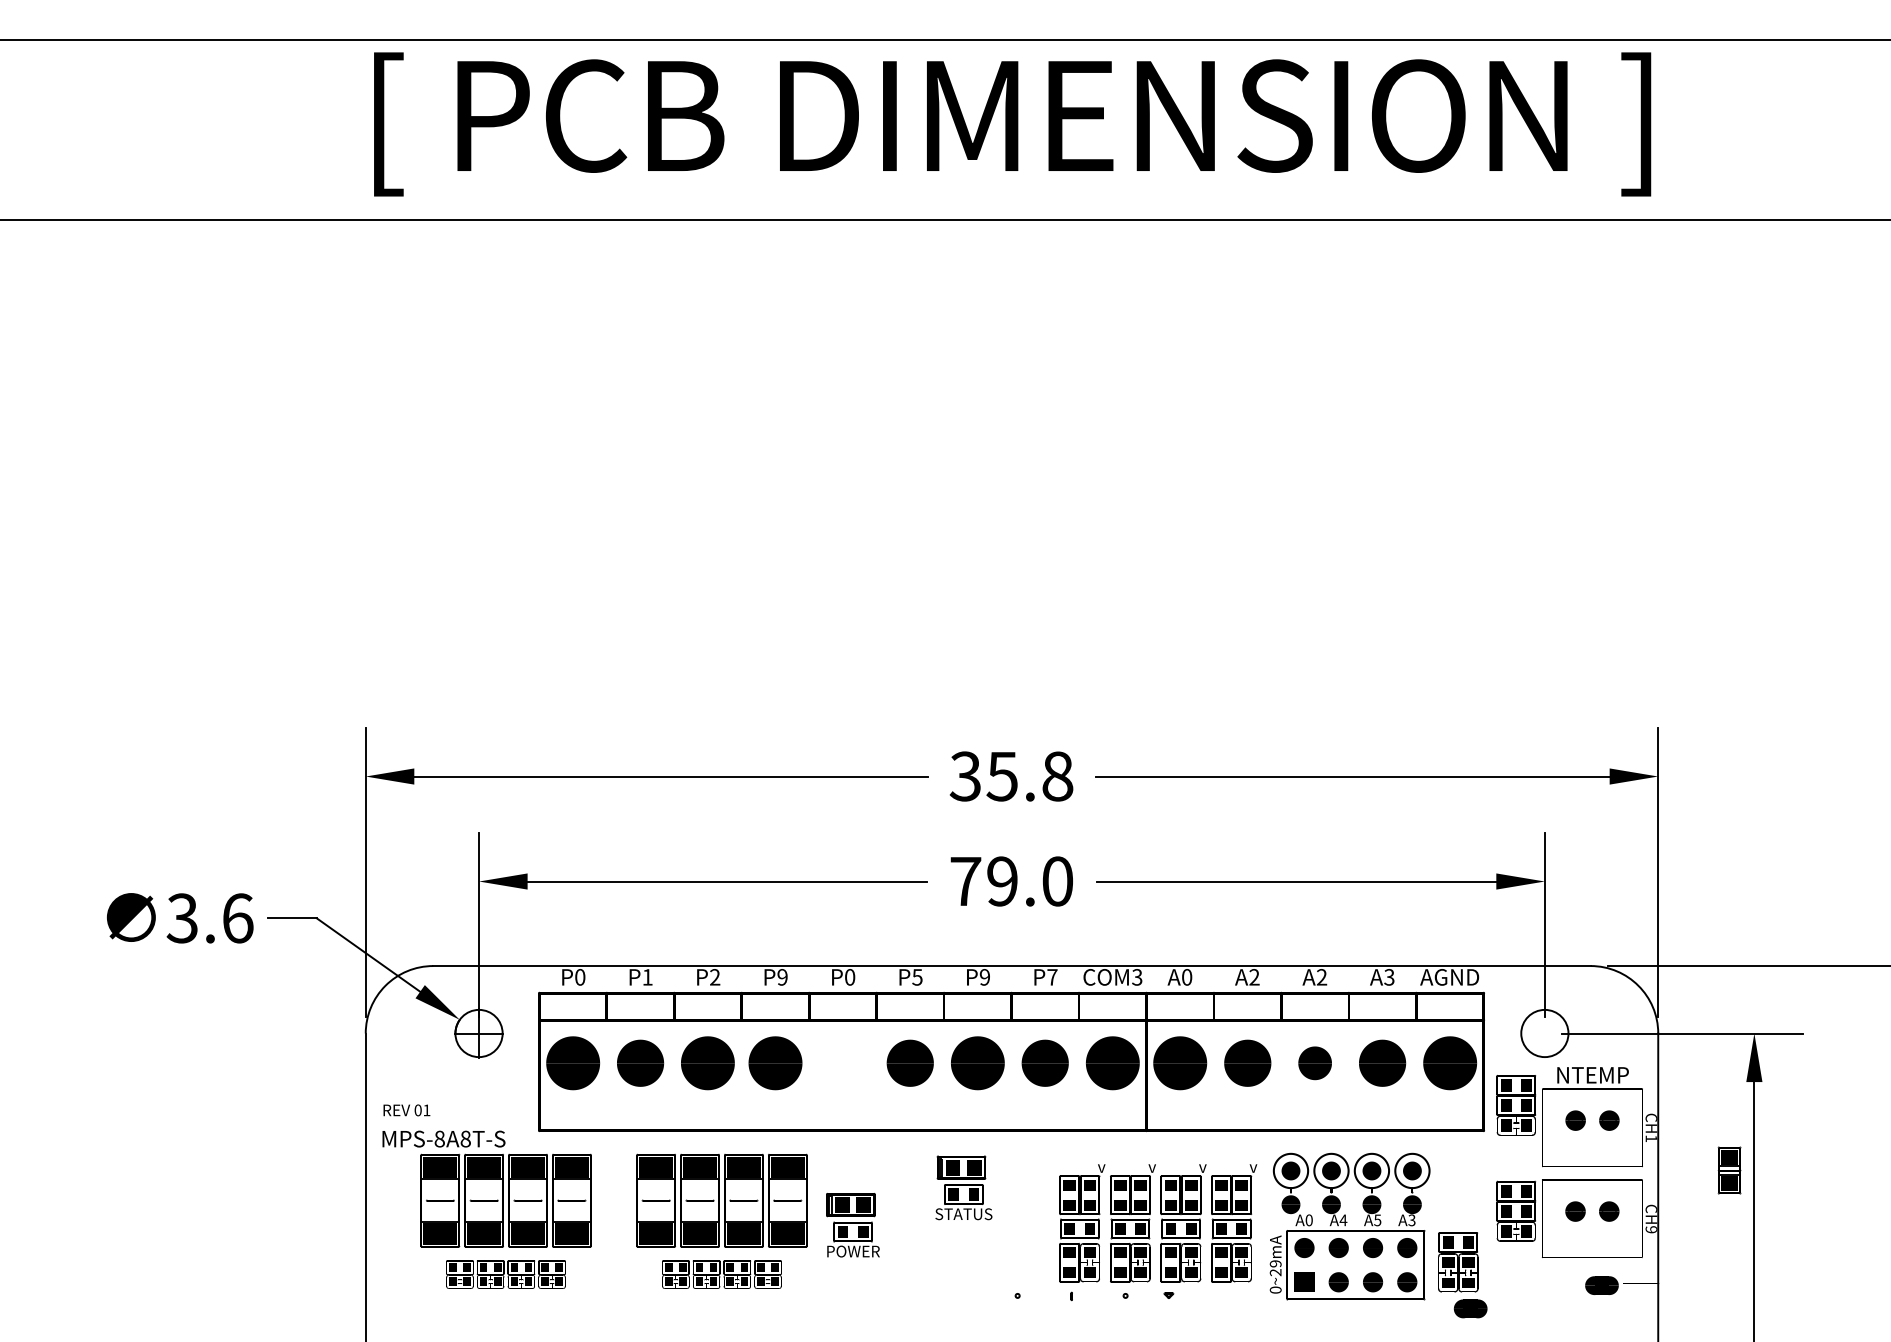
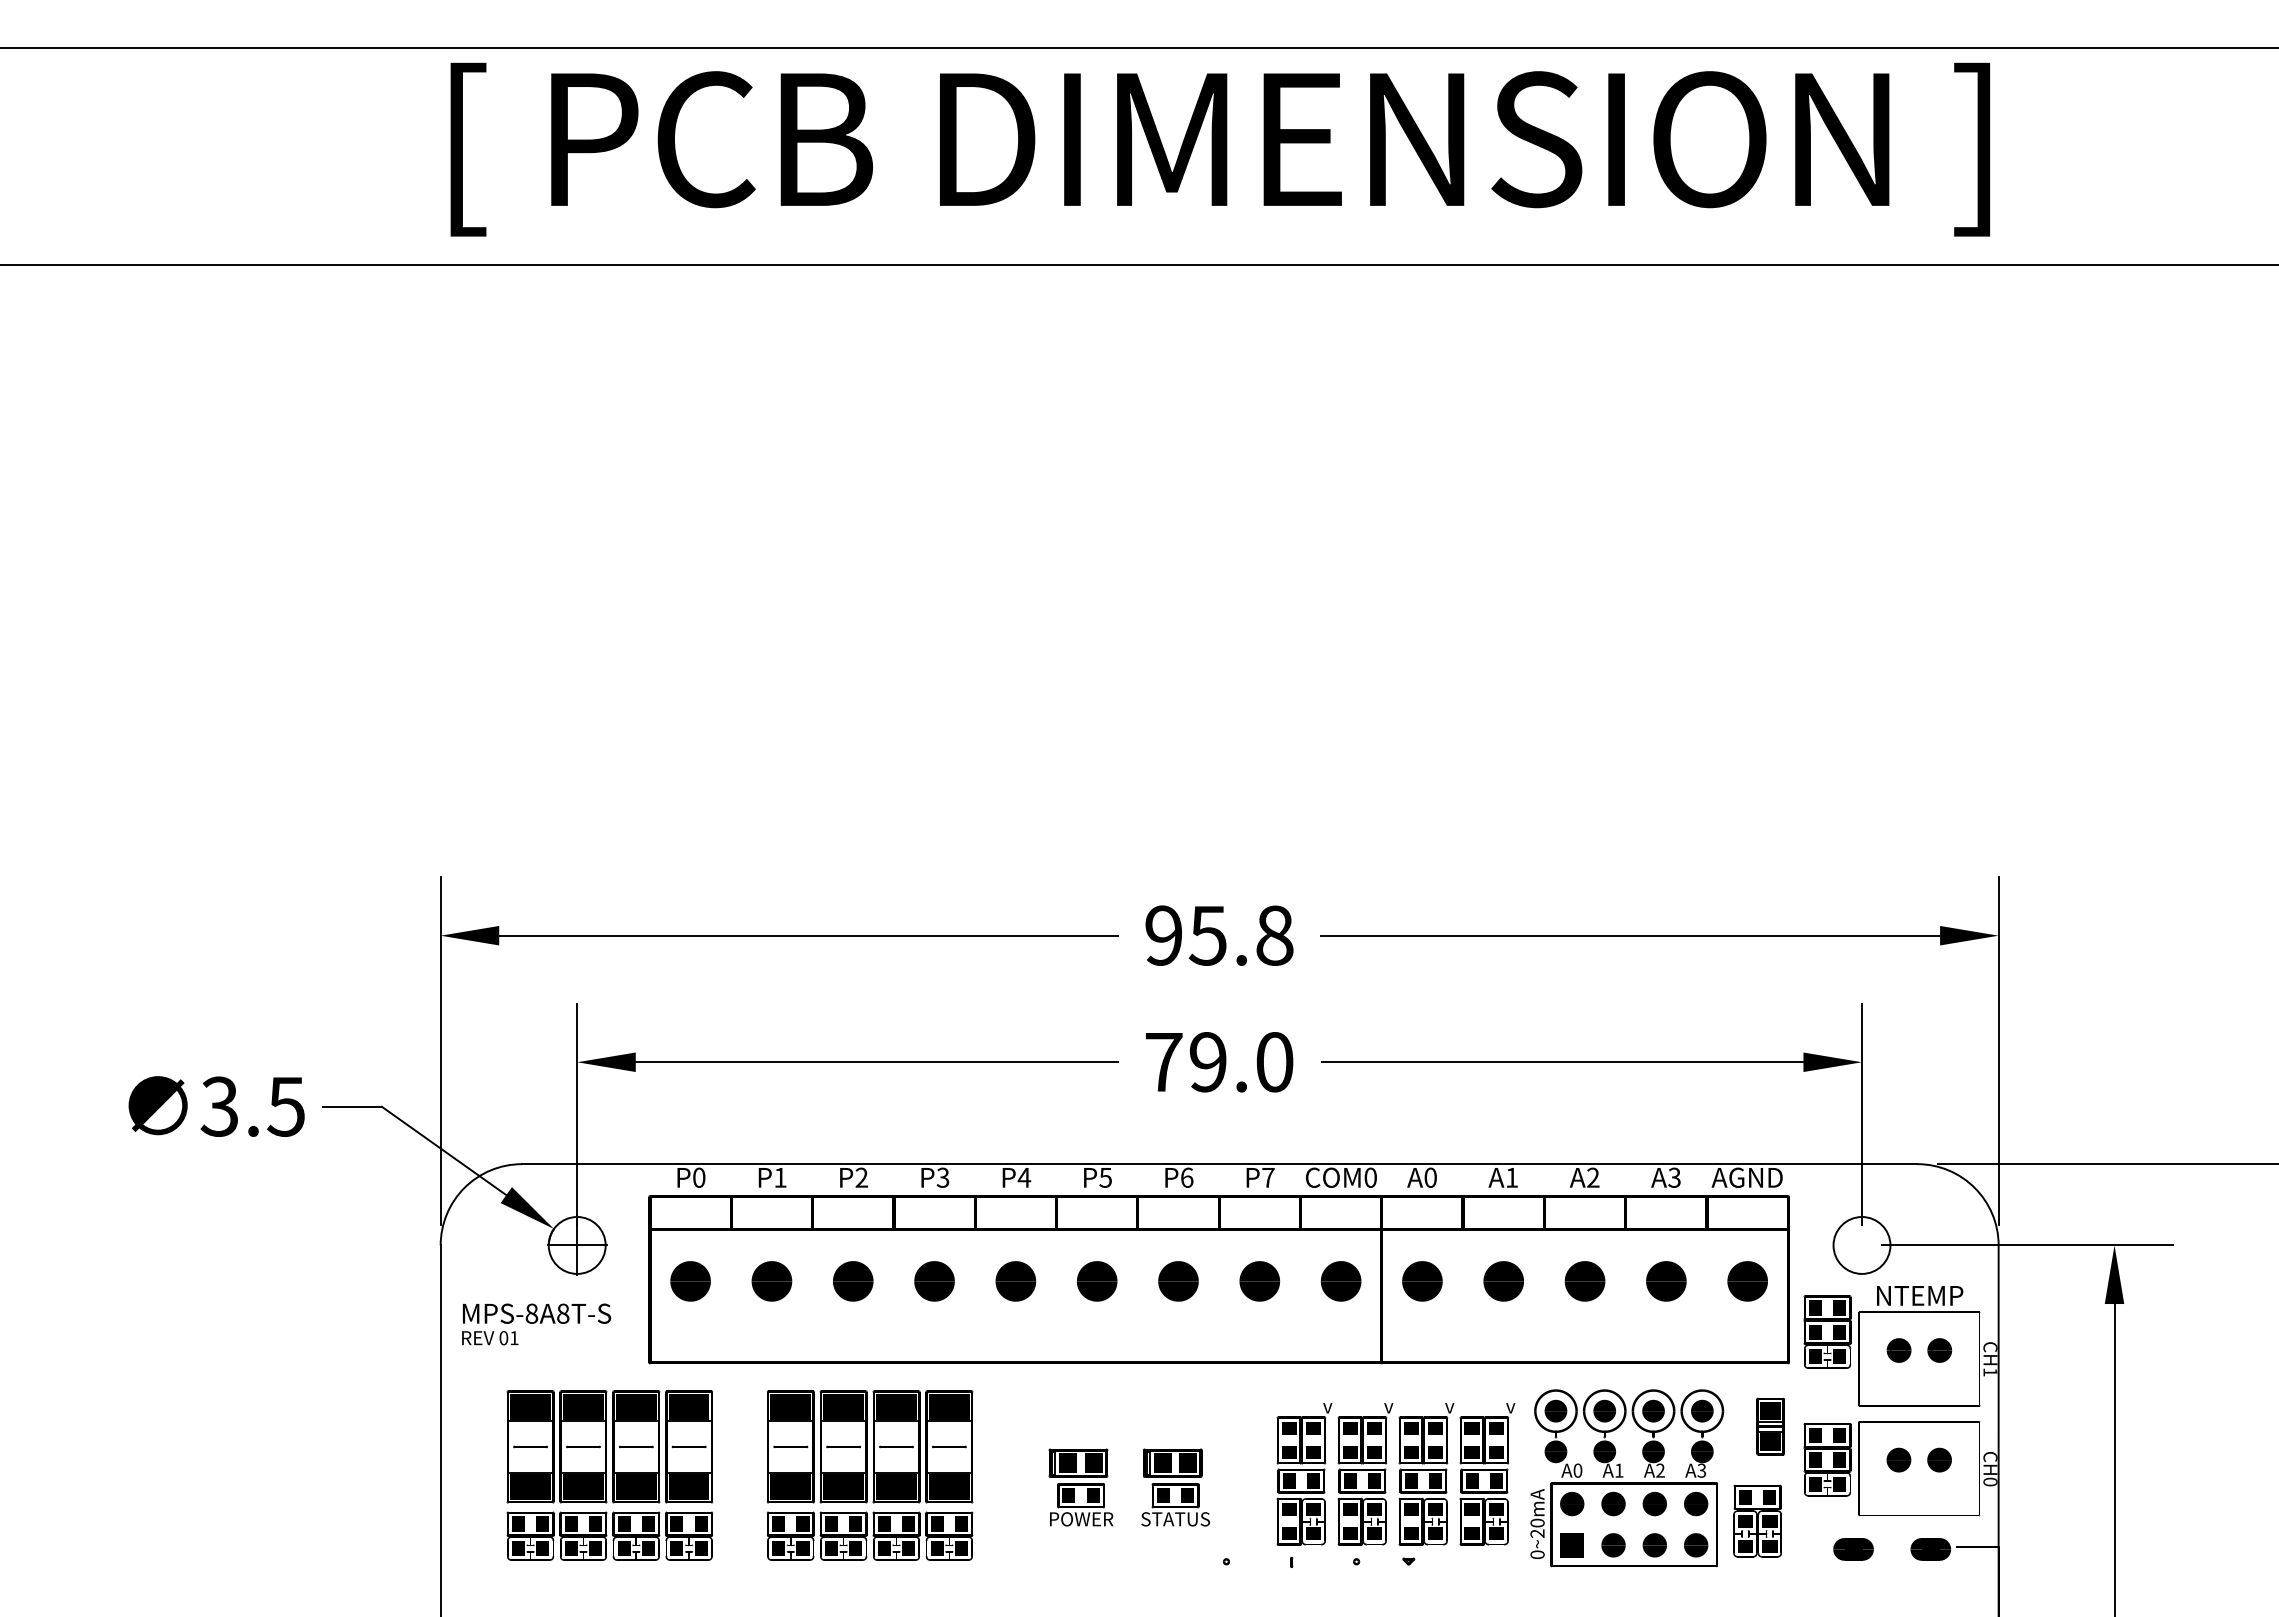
text: (964, 776) -> (1162, 935), 35.8 -> 95.8
text: (237, 918) -> (286, 1106), 3.6 -> 3.5
text: (782, 977) -> (942, 1177), P9 -> P3
text: (850, 977) -> (1024, 1177), P0 -> P4
text: (985, 977) -> (1187, 1177), P9 -> P6
text: (1137, 977) -> (1370, 1177), COM3 -> COM0
text: (1254, 977) -> (1511, 1177), A2 -> A1
part: (573, 1063) -> (690, 1281), size x0.62
part: (640, 1063) -> (771, 1281), size x0.71
part: (708, 1063) -> (853, 1281), size x0.62
part: (775, 1063) -> (934, 1281), size x0.62
part: (842, 1063) -> (1015, 1281), added
part: (910, 1063) -> (1097, 1281), size x0.71
part: (977, 1063) -> (1178, 1281), size x0.62
part: (1045, 1063) -> (1259, 1281), size x0.71
part: (1112, 1063) -> (1340, 1281), size x0.62
part: (1180, 1063) -> (1422, 1281), size x0.62
part: (1247, 1063) -> (1503, 1281), size x0.71
part: (1382, 1063) -> (1666, 1281), size x0.71
part: (1449, 1063) -> (1747, 1281), size x0.62
text: (444, 1138) -> (537, 1313), moved
part: (1729, 1170) -> (1770, 1426), moved
part: (963, 1187) -> (1175, 1487), moved
text: (1342, 1220) -> (1618, 1470), A4 -> A1
text: (1377, 1220) -> (1660, 1470), A5 -> A2
part: (852, 1225) -> (1080, 1487), moved
text: (1651, 1229) -> (1990, 1481), CH9 -> CH0
text: (1275, 1263) -> (1537, 1522), 0~29mA -> 0~20mA
part: (505, 1274) -> (609, 1535), size x1.43
part: (721, 1274) -> (869, 1535), size x1.43
part: (1470, 1308) -> (1853, 1549), moved

